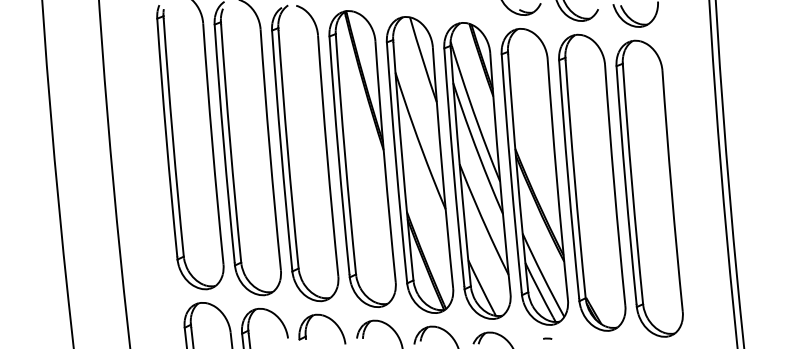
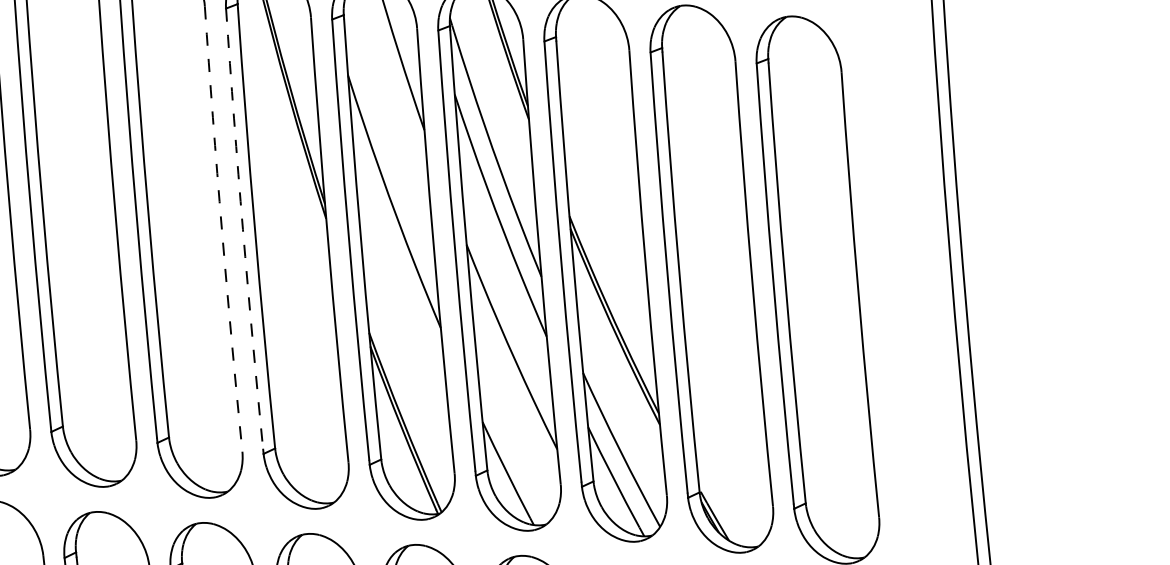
arc: (327, 155) -> (222, 228), solid -> dashed
arc: (338, 155) -> (242, 228), solid -> dashed

